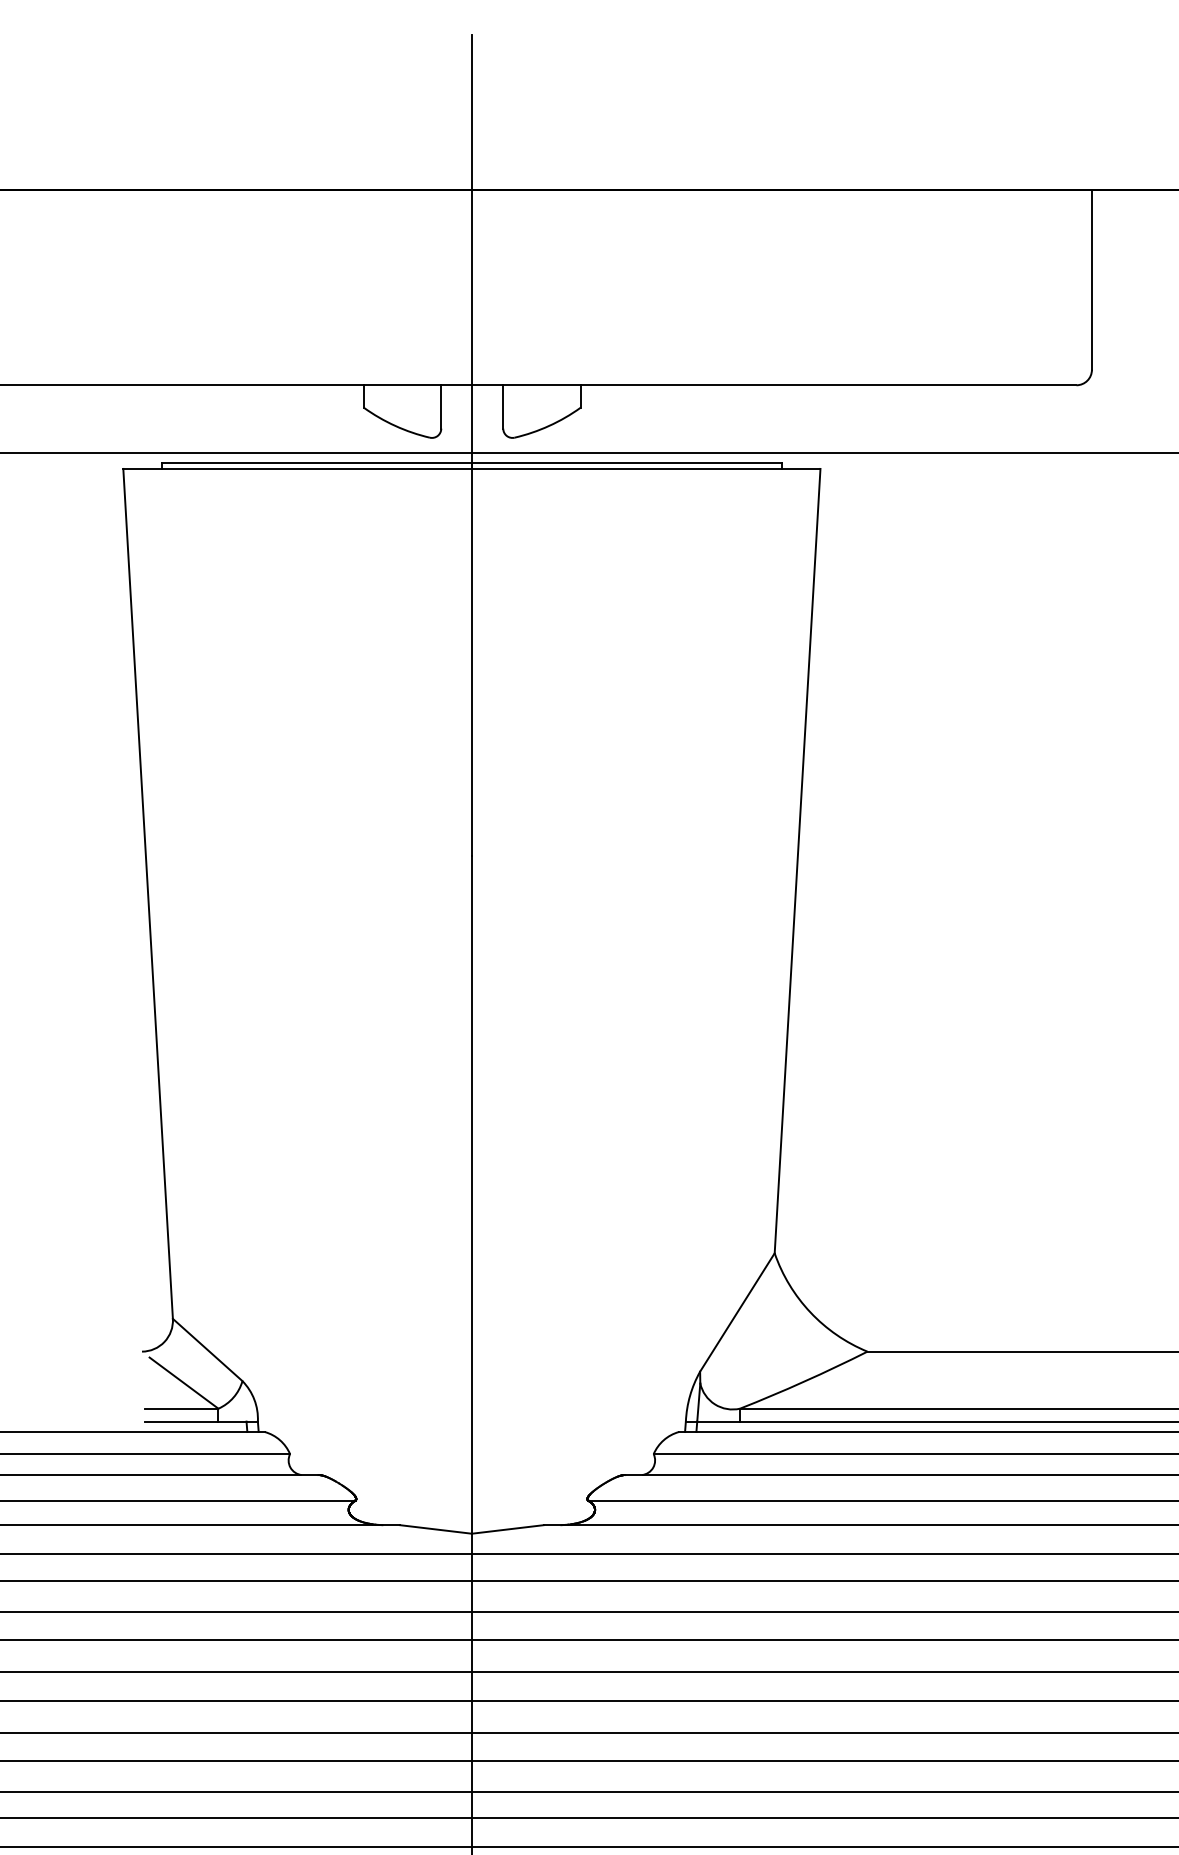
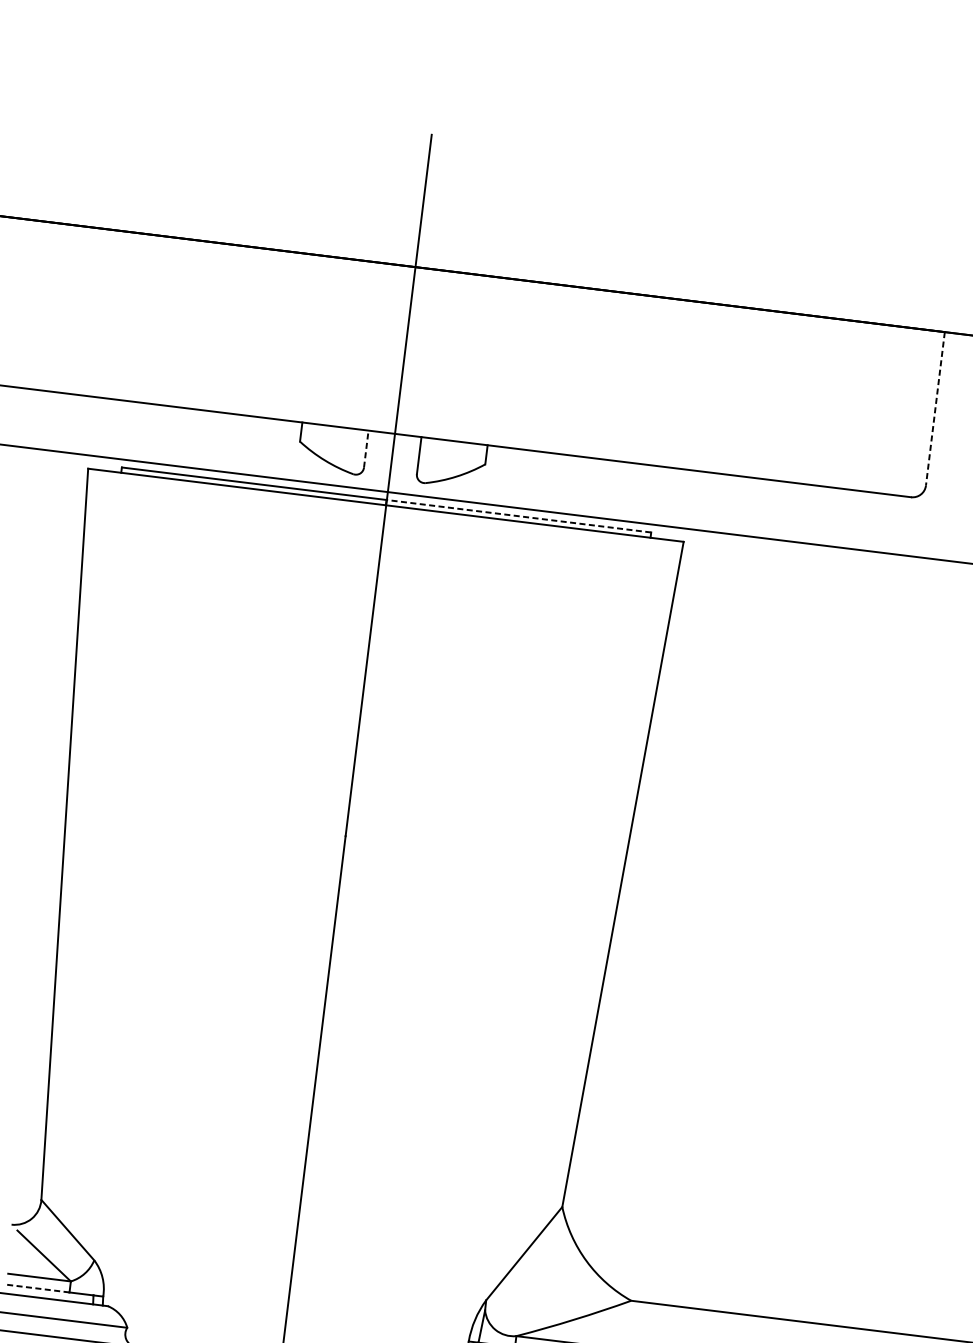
line: (1091, 279) -> (935, 408), solid -> dashed
line: (441, 406) -> (366, 448), solid -> dashed
line: (626, 462) -> (518, 516), solid -> dashed
line: (181, 1421) -> (37, 1288), solid -> dashed

